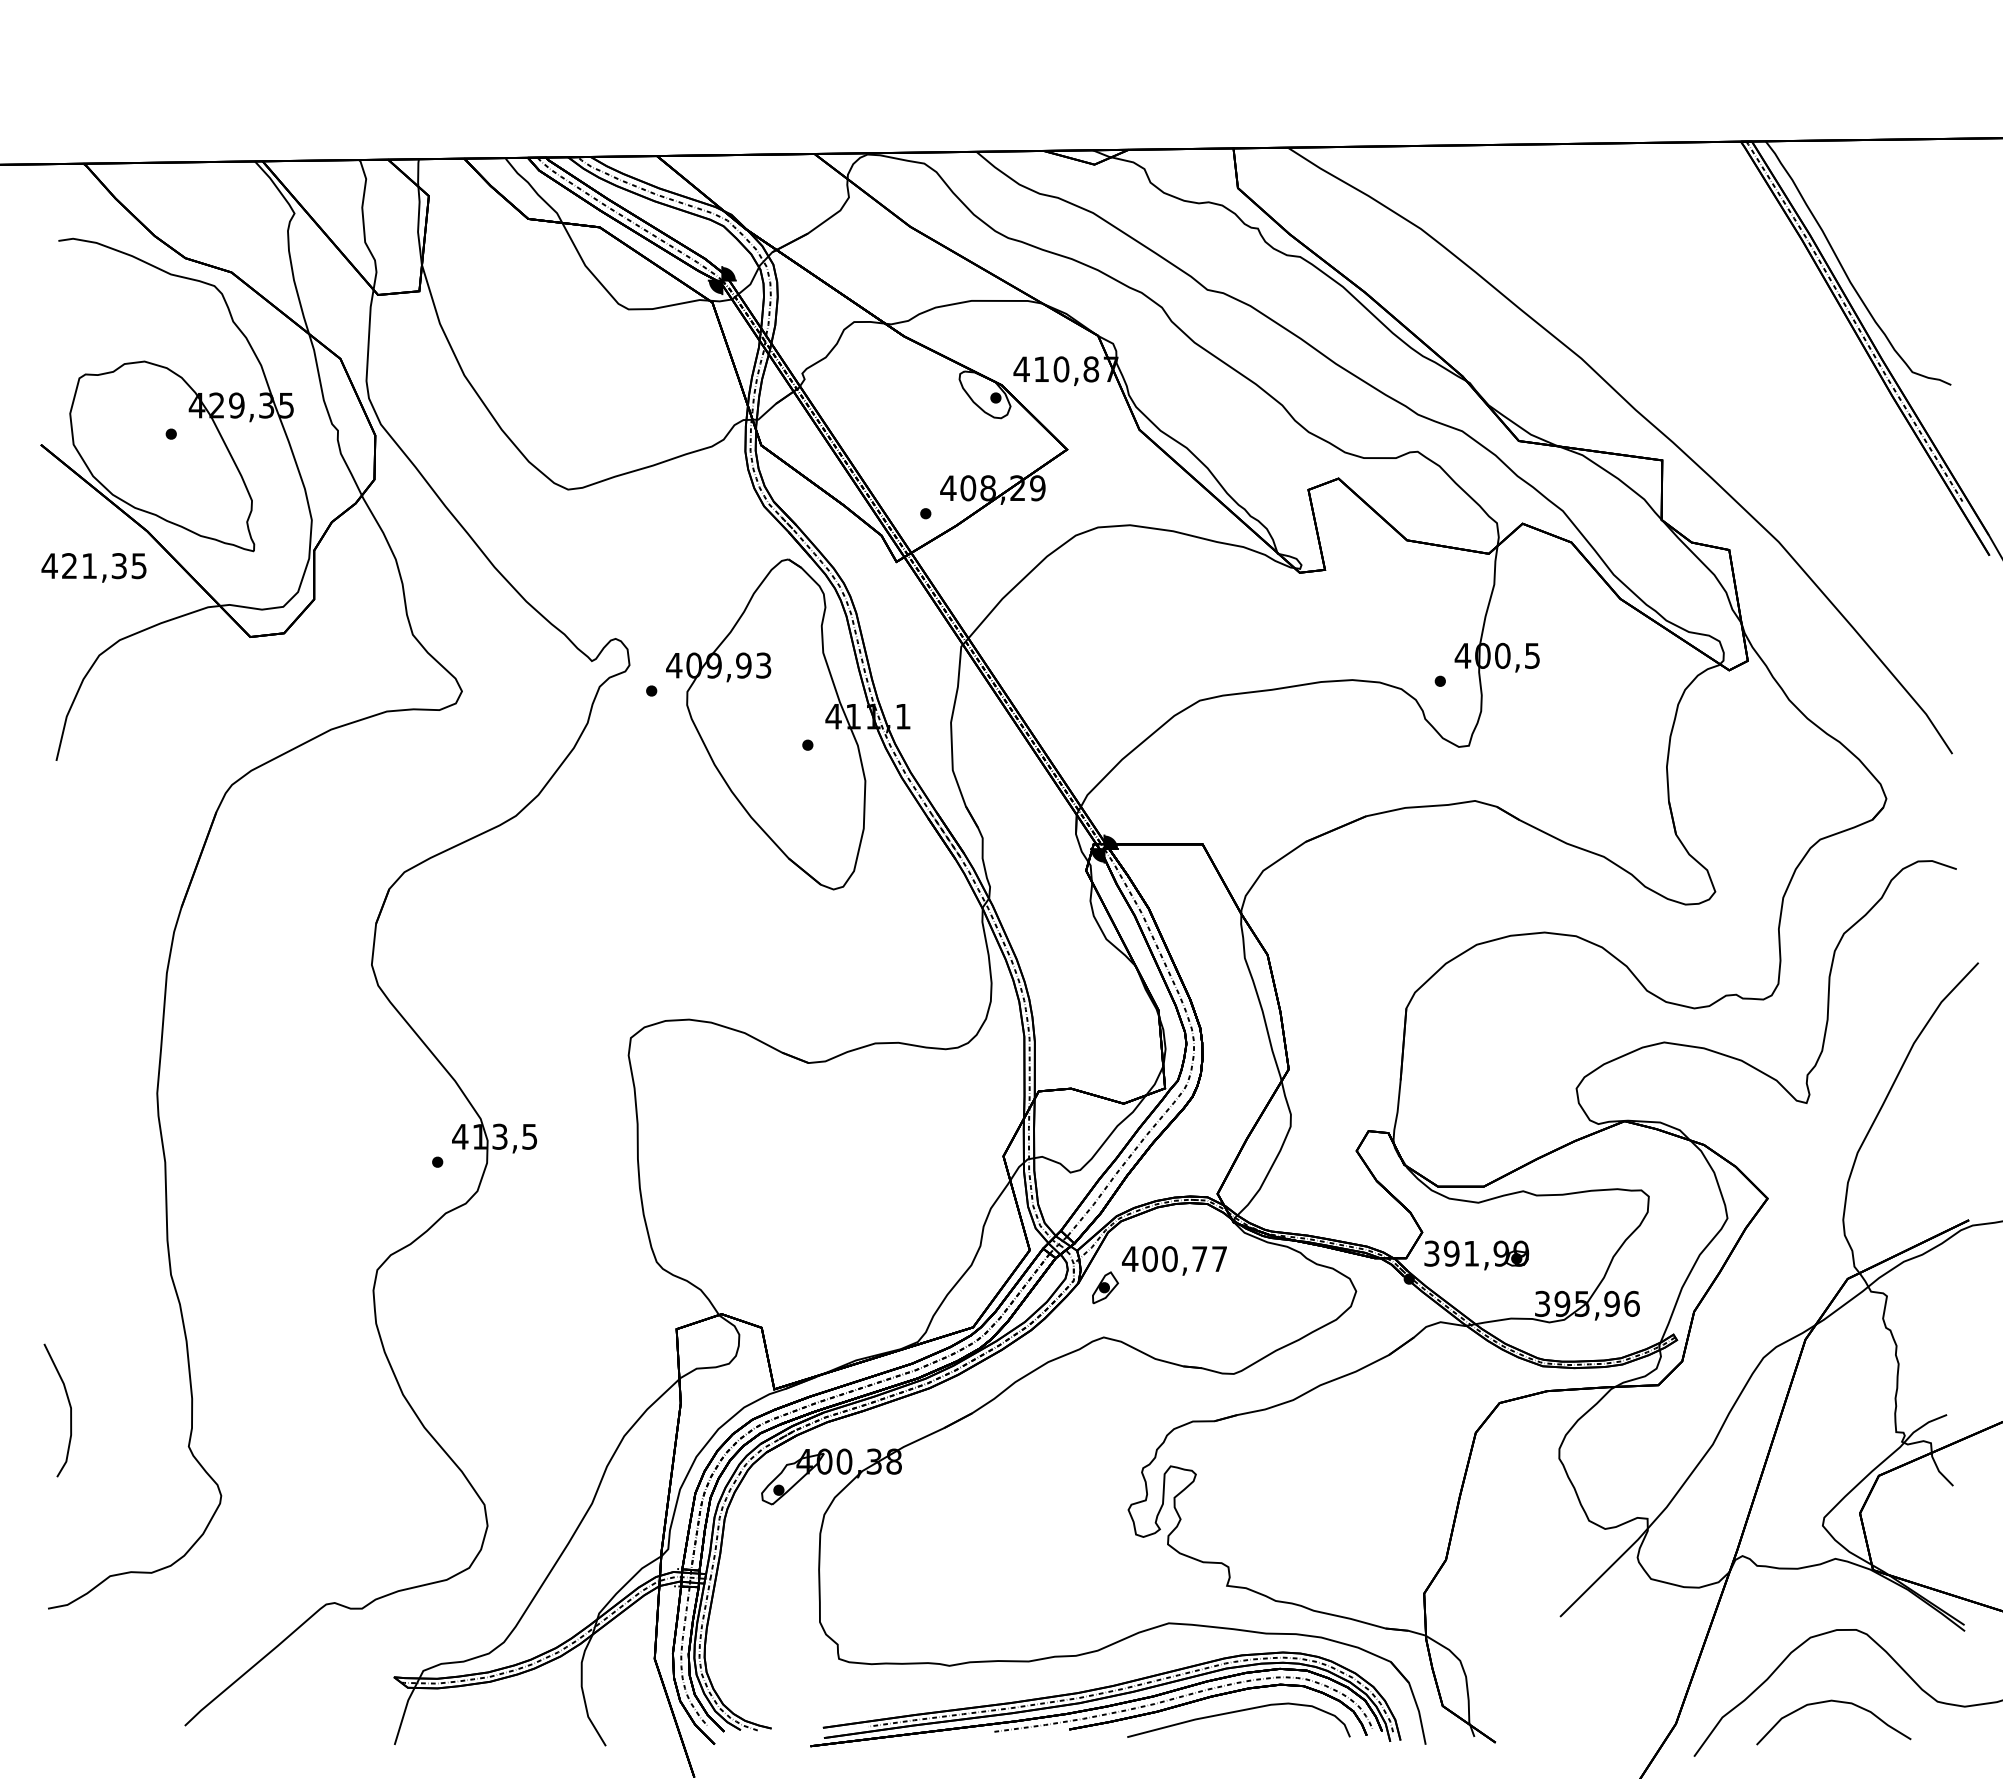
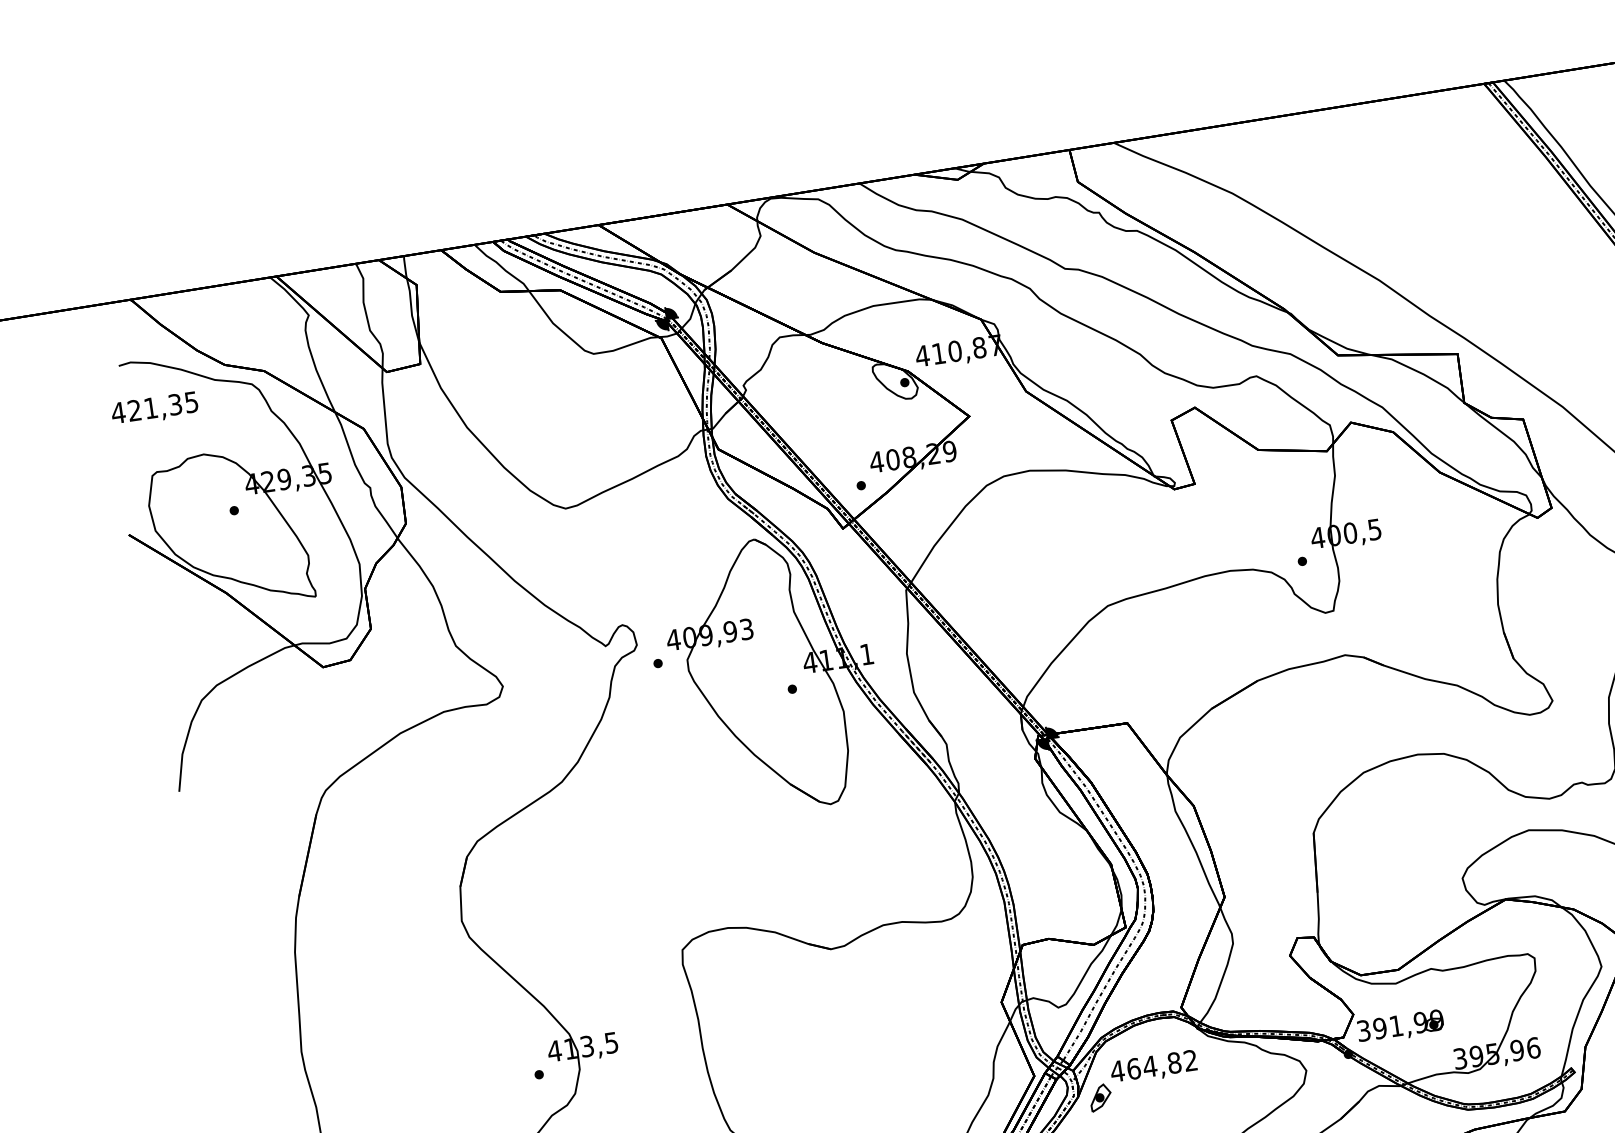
text: (93, 567) -> (154, 408), moved
text: (1184, 1259) -> (1162, 1065), 400,77 -> 464,82

